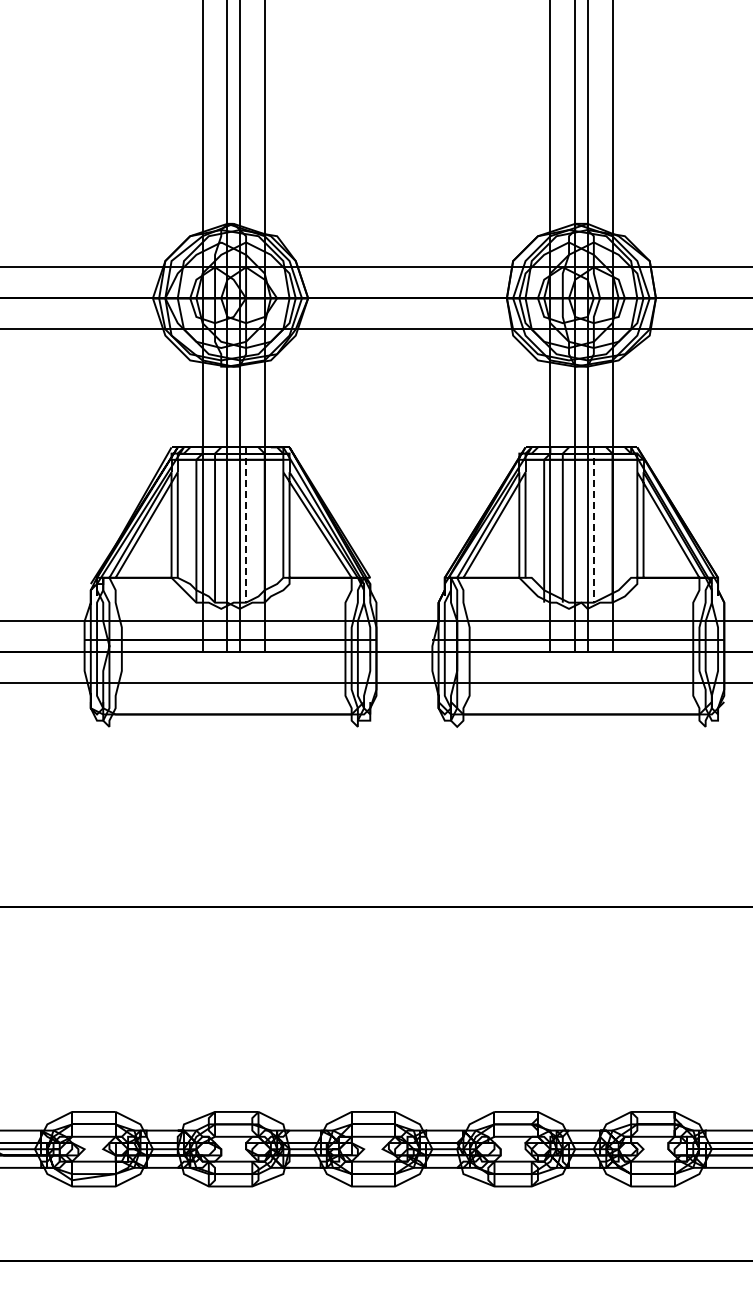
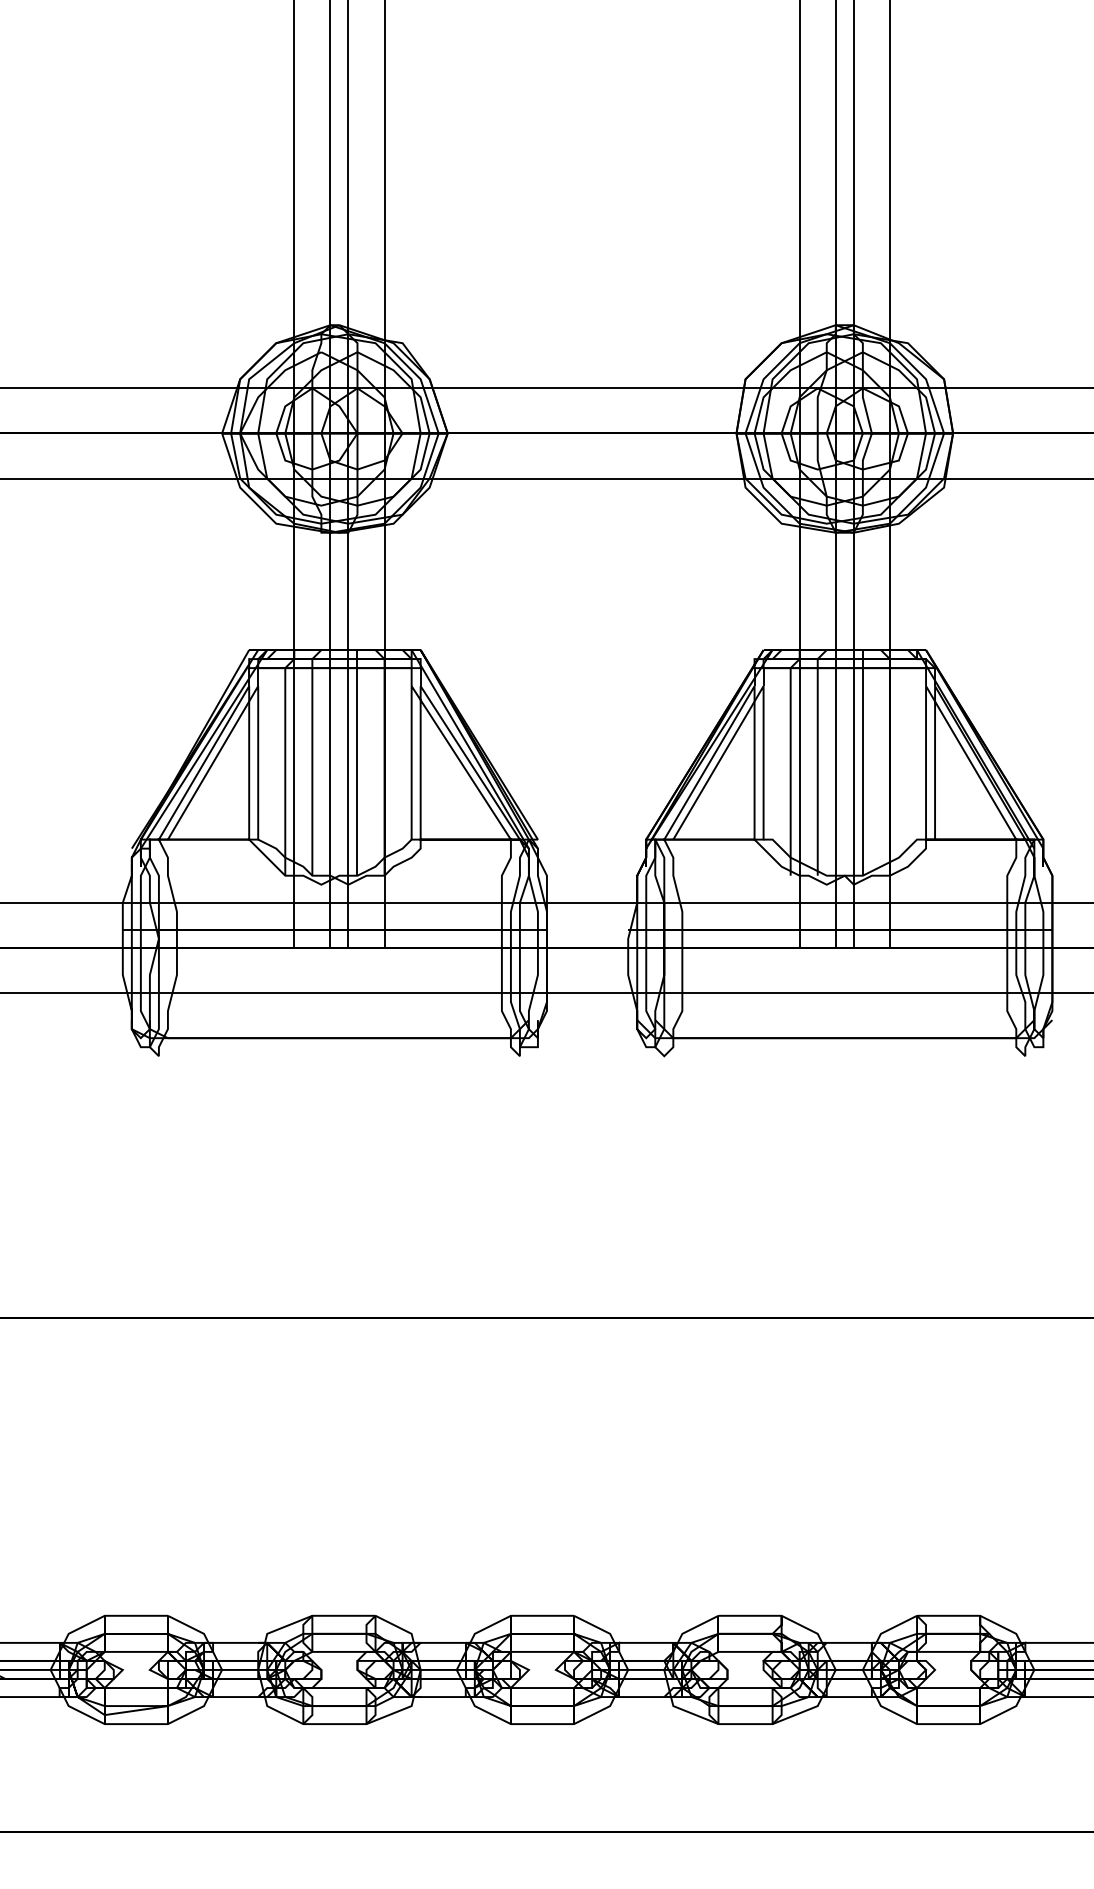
line: (246, 523) -> (358, 760), dashed -> solid
line: (593, 523) -> (862, 760), dashed -> solid

